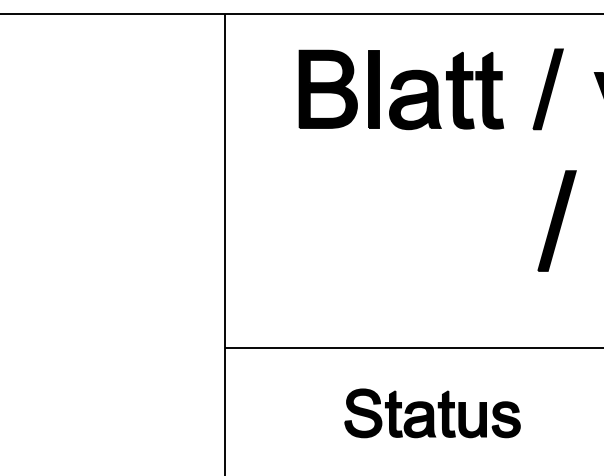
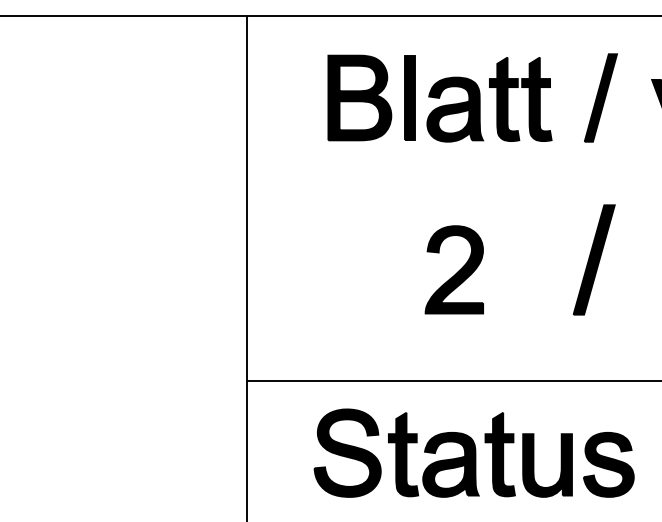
part: (556, 220) -> (593, 259), moved
part: (414, 245) -> (454, 269), added
part: (432, 413) -> (474, 453), size x1.67

